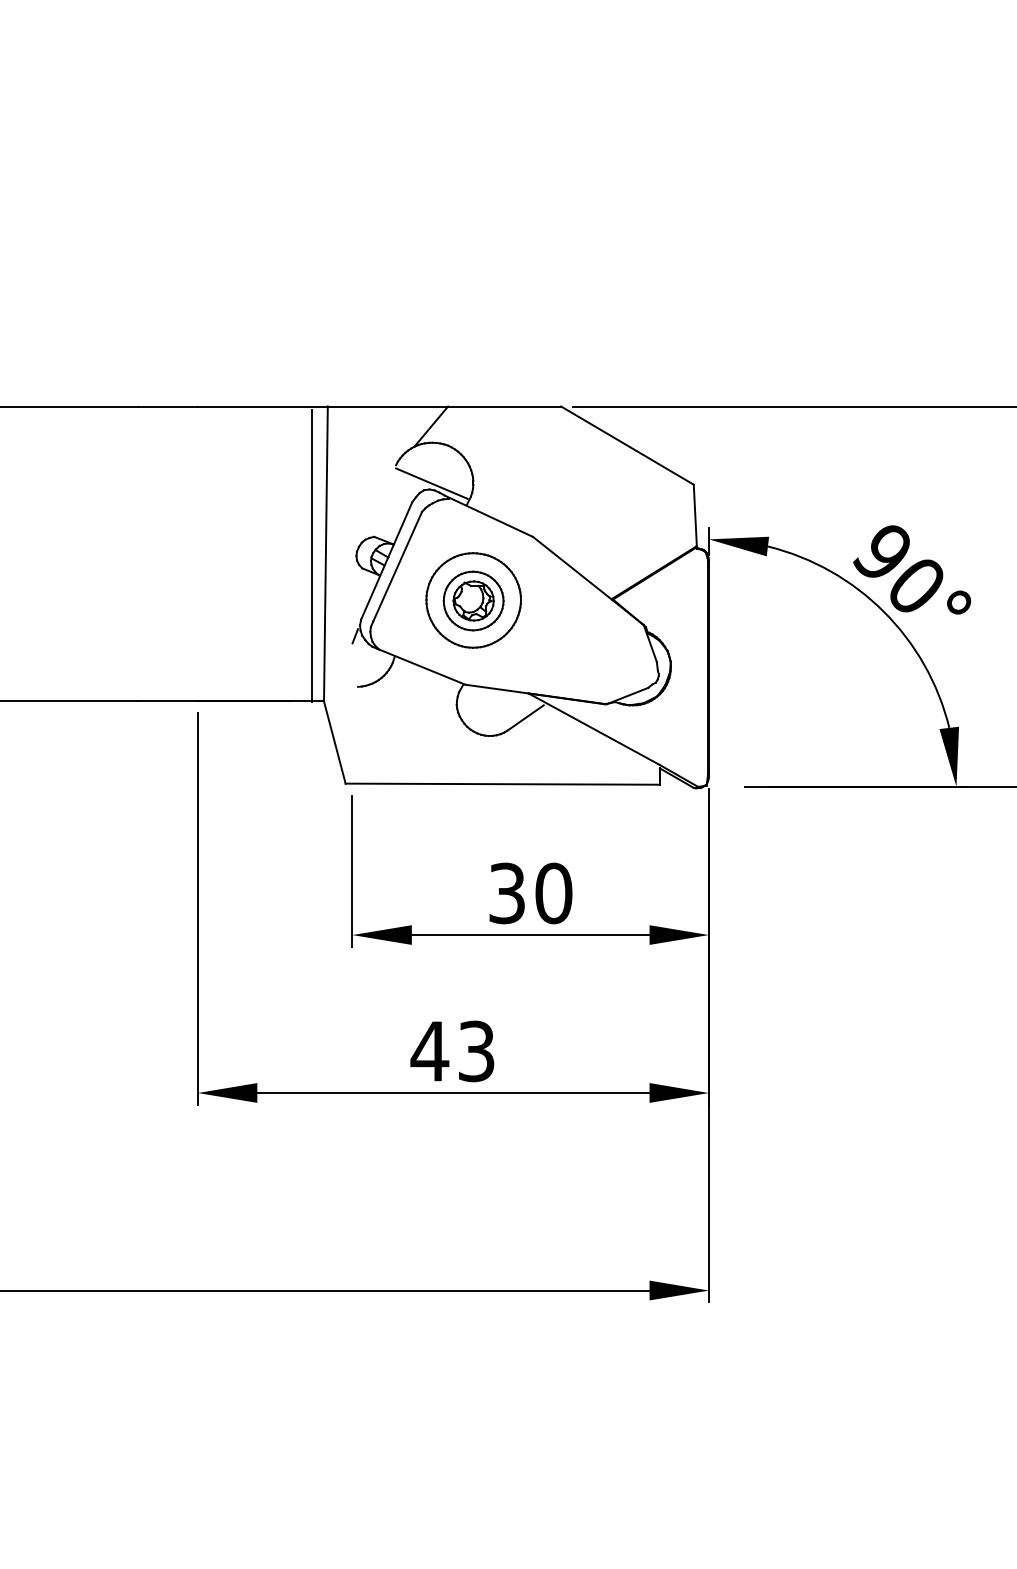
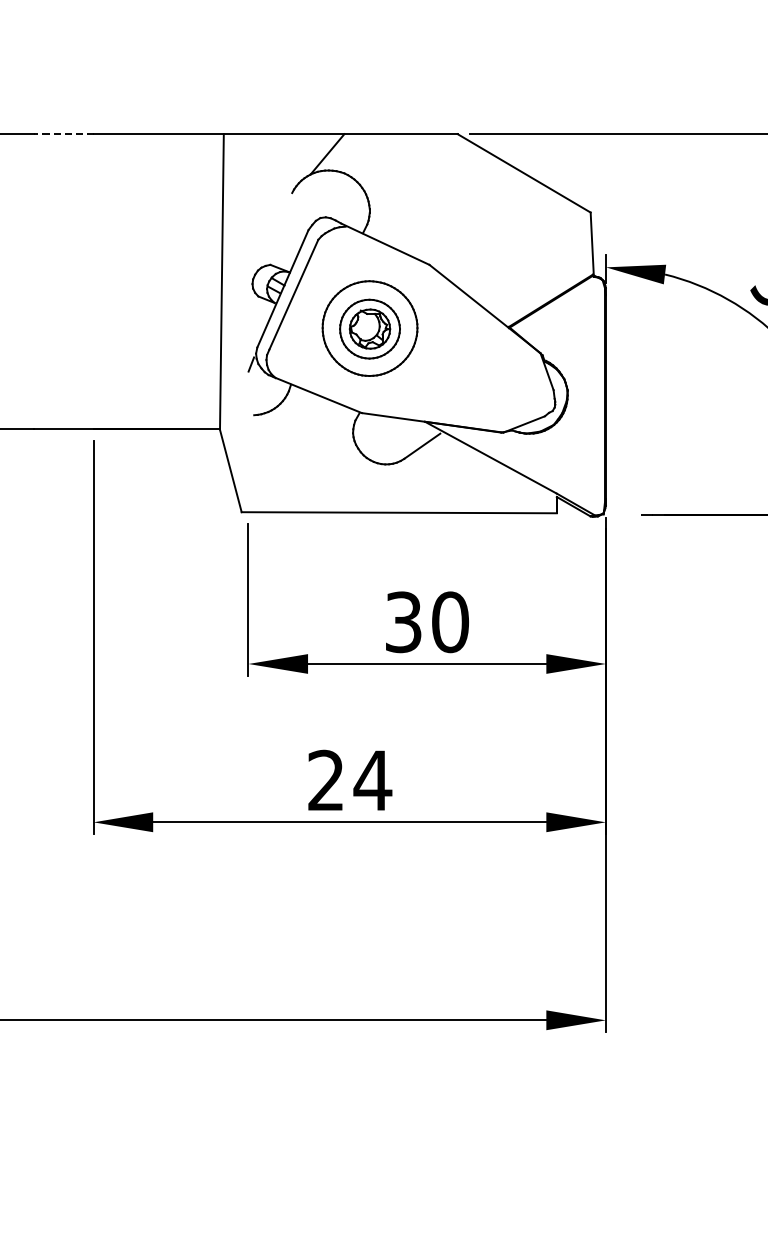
line: (168, 406) -> (64, 134), solid -> dashed
line: (431, 483) -> (327, 211), removed
line: (312, 555) -> (208, 283), removed
text: (452, 1051) -> (348, 780), 43 -> 24

